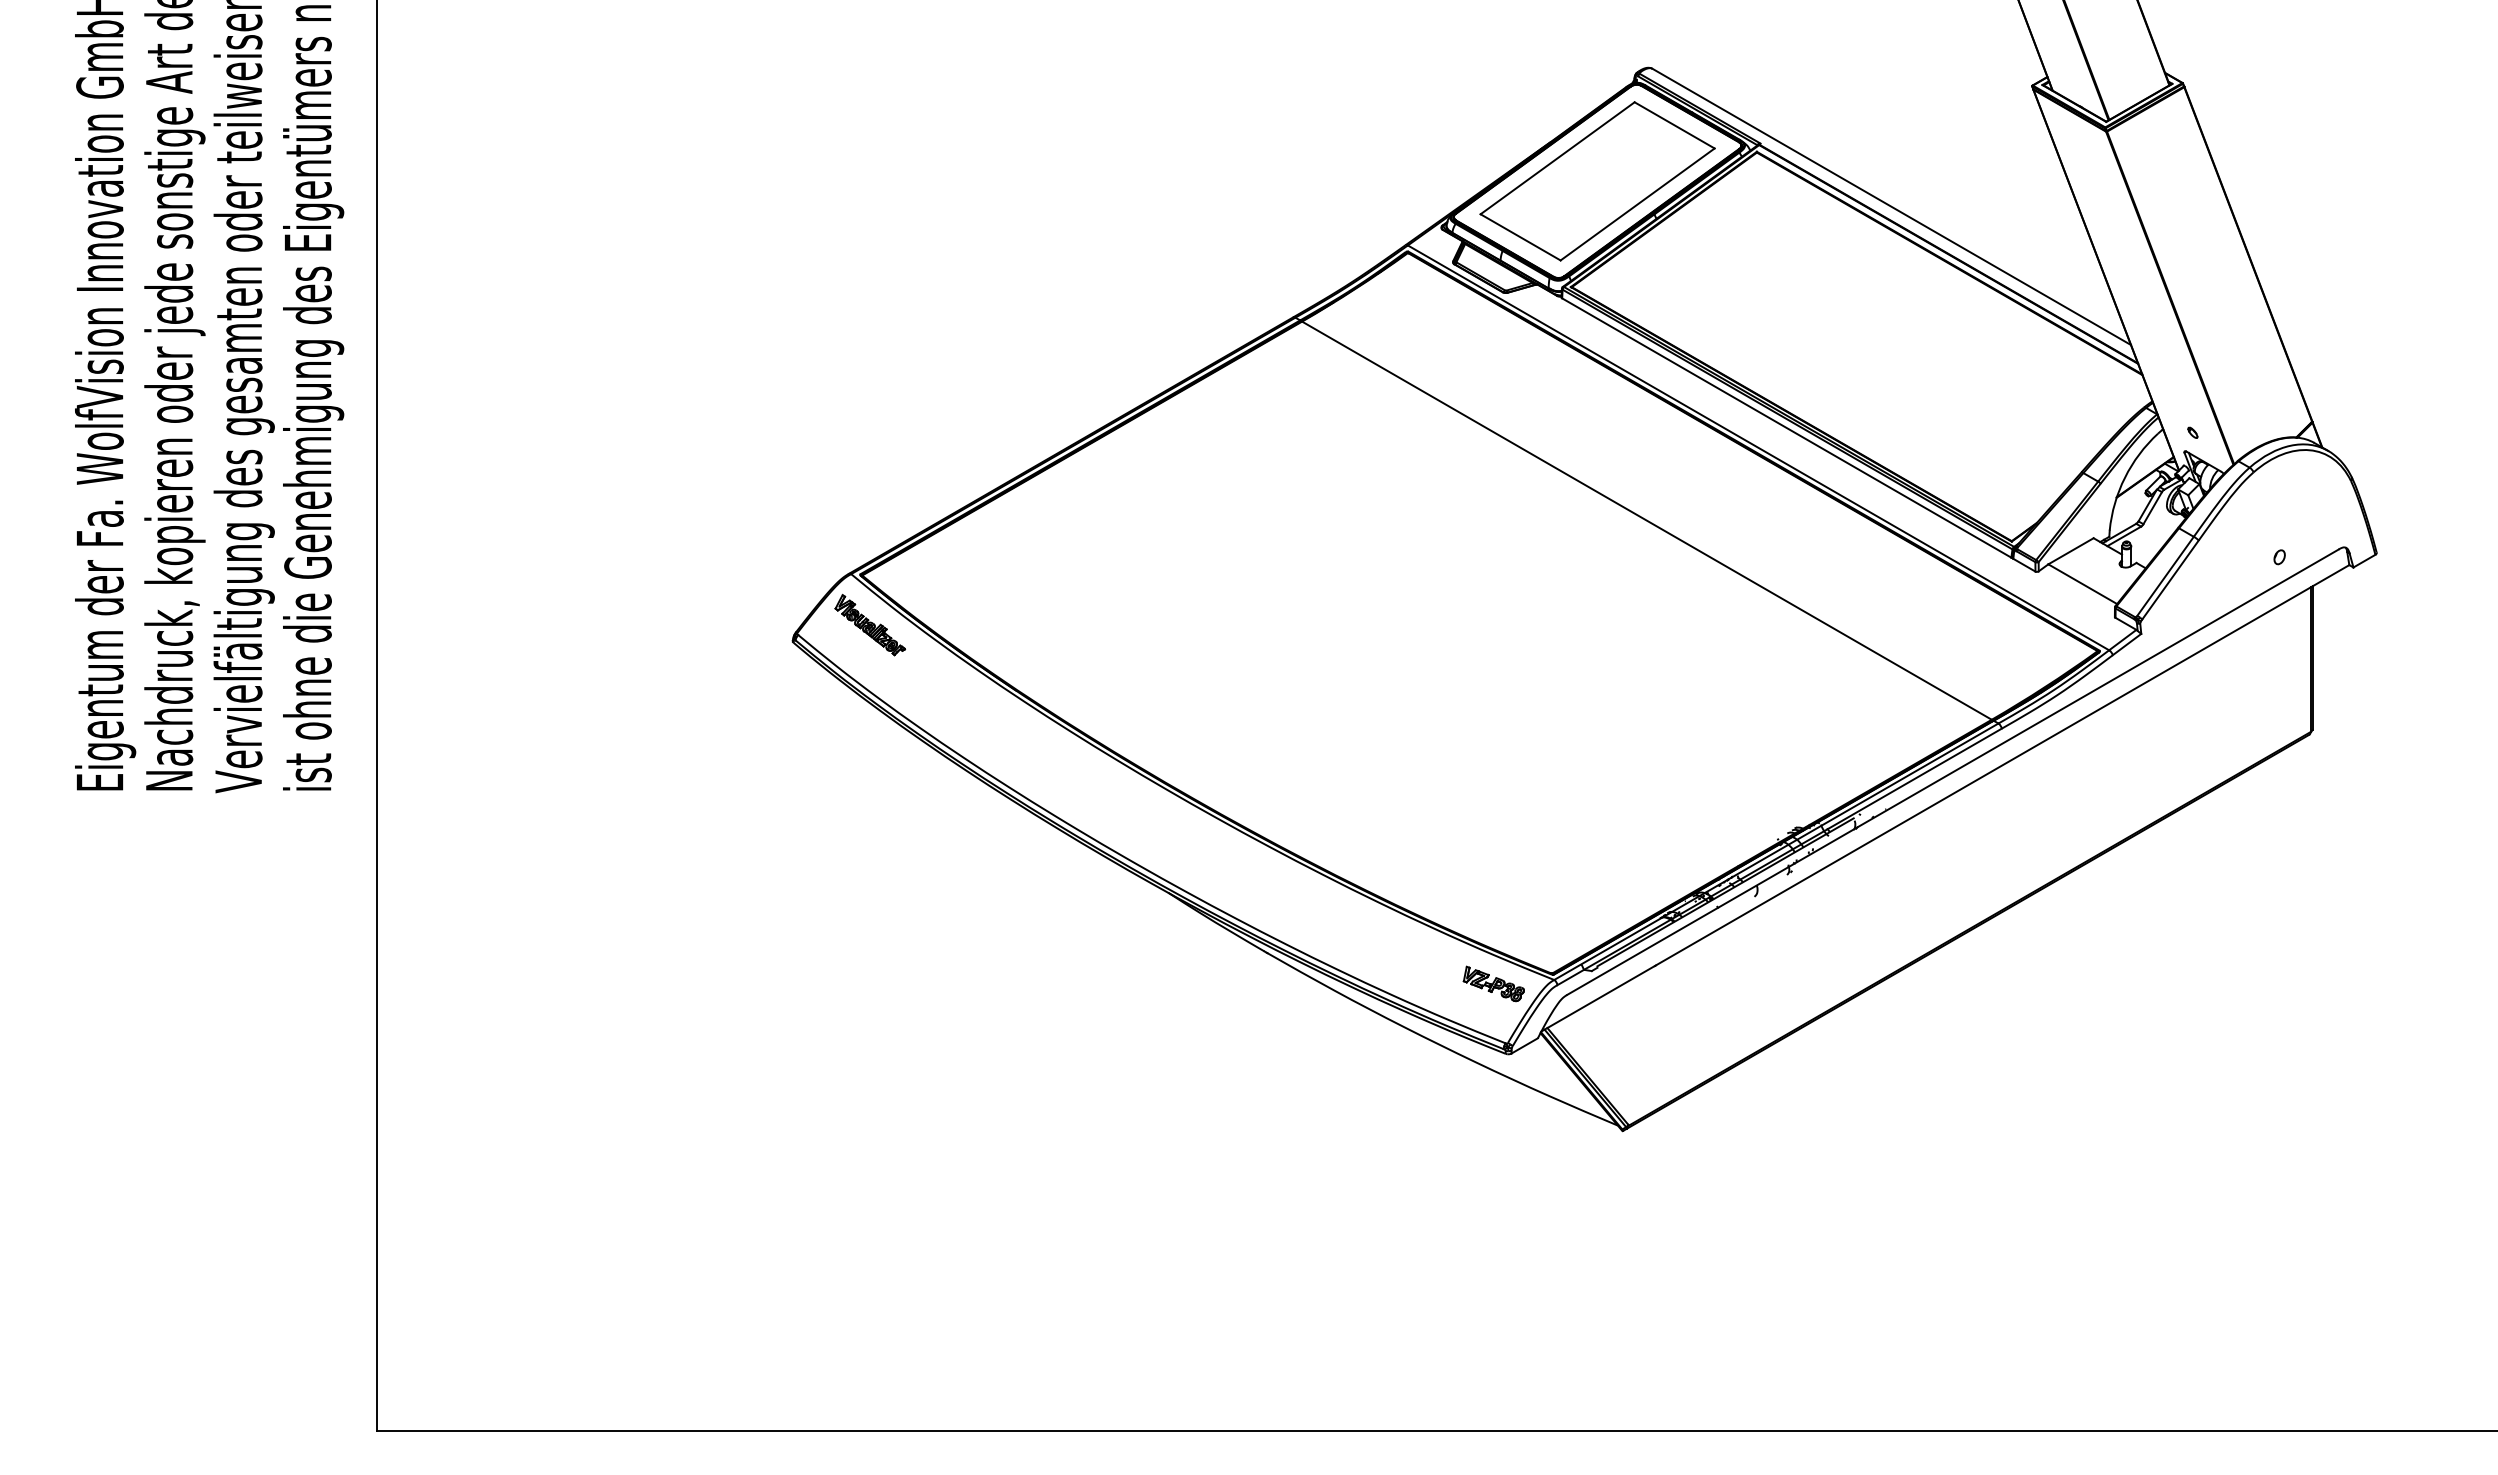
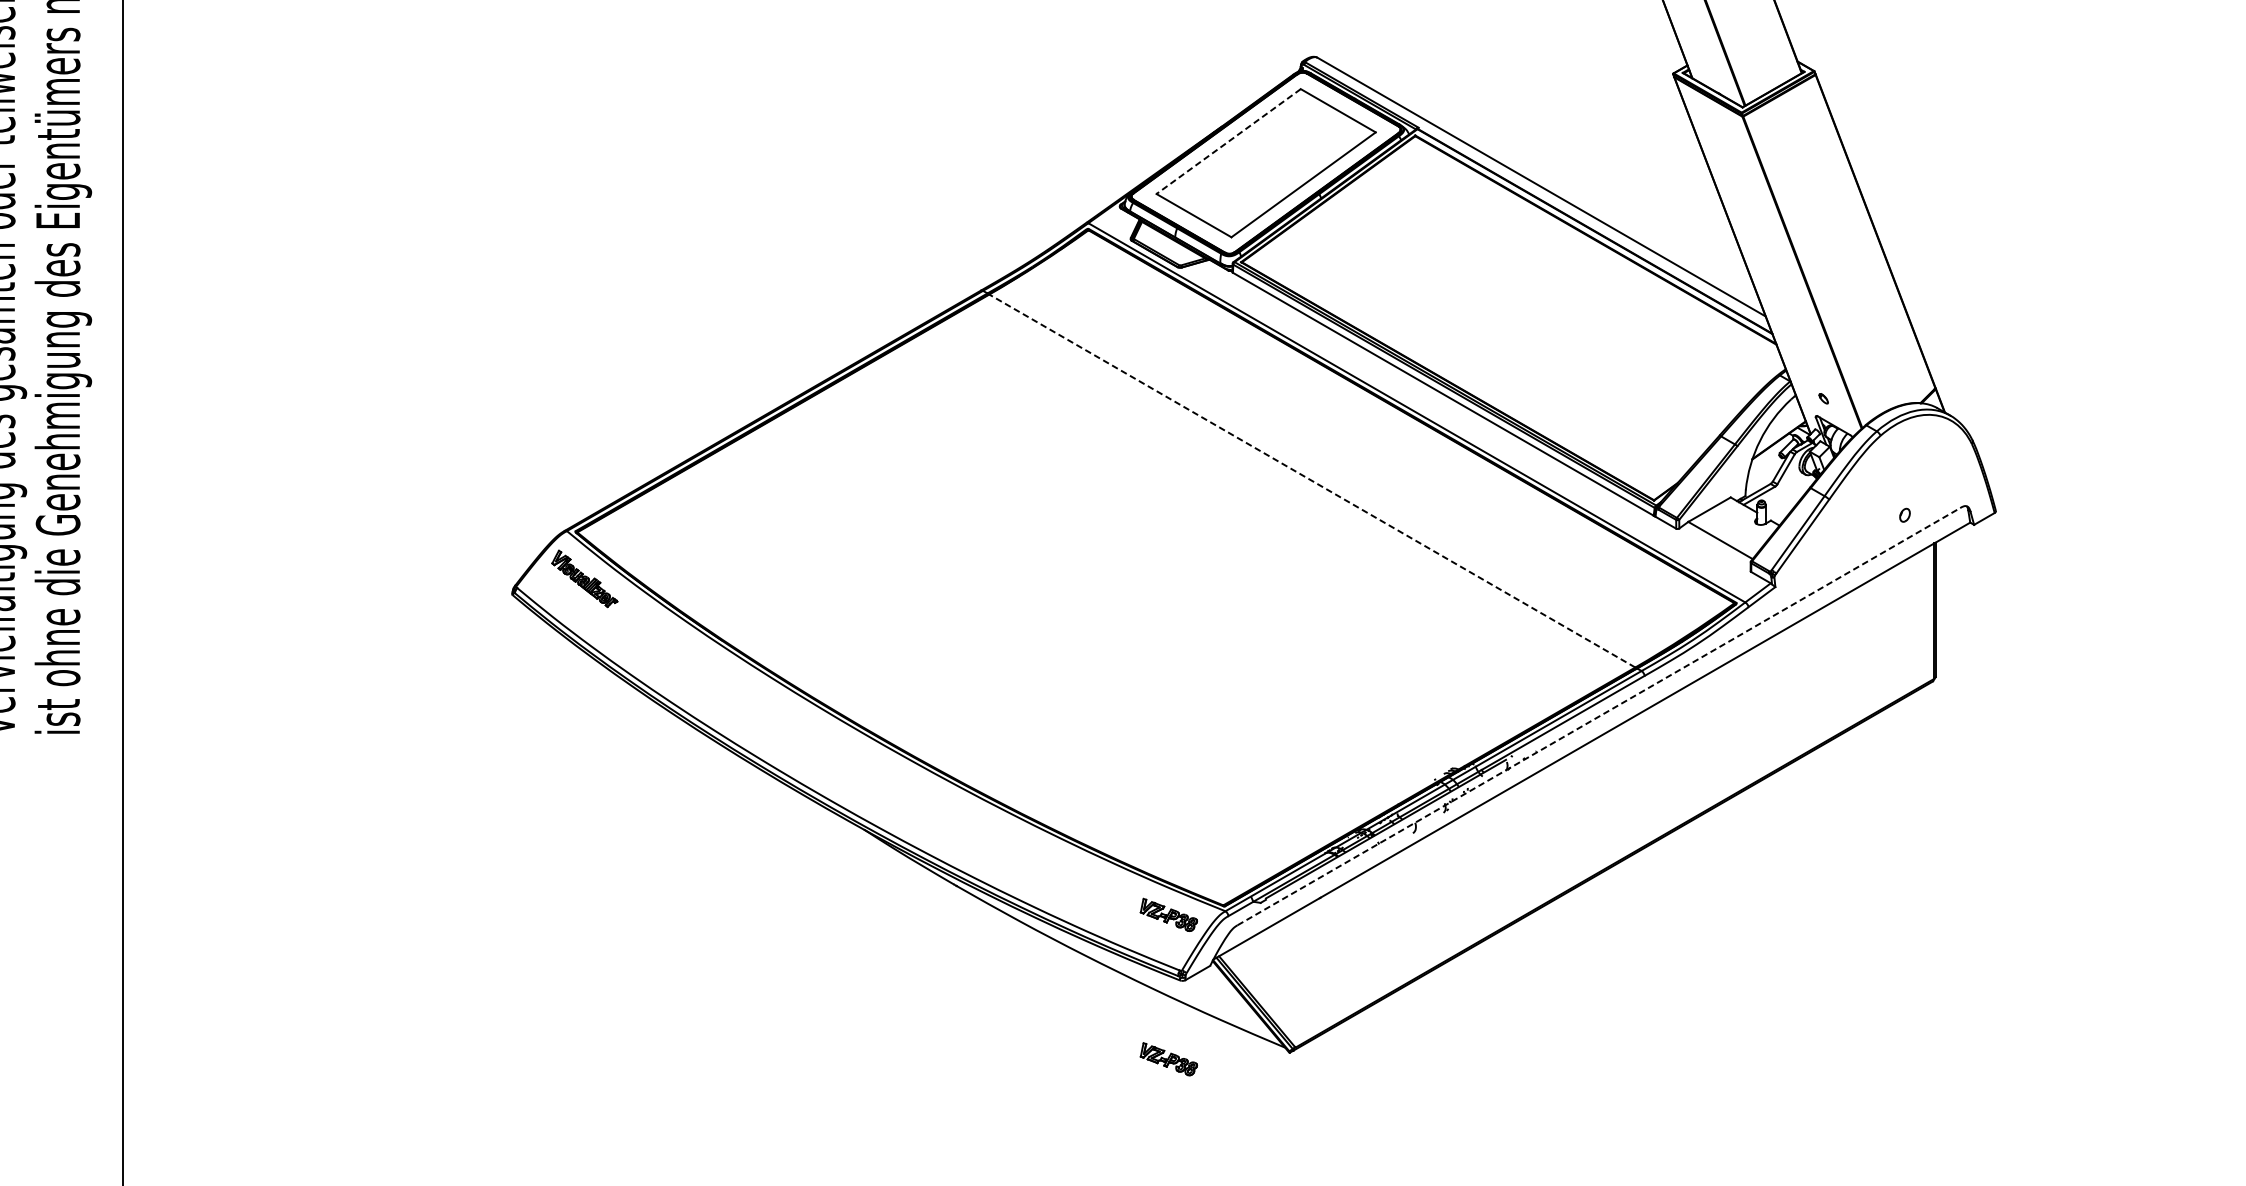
line: (1557, 158) -> (1228, 141), solid -> dashed
line: (1646, 520) -> (1311, 480), solid -> dashed
line: (1953, 772) -> (1599, 716), solid -> dashed
part: (1493, 1137) -> (1168, 1058), added

